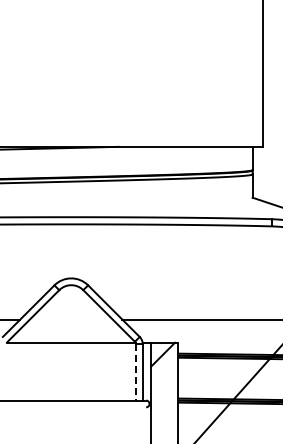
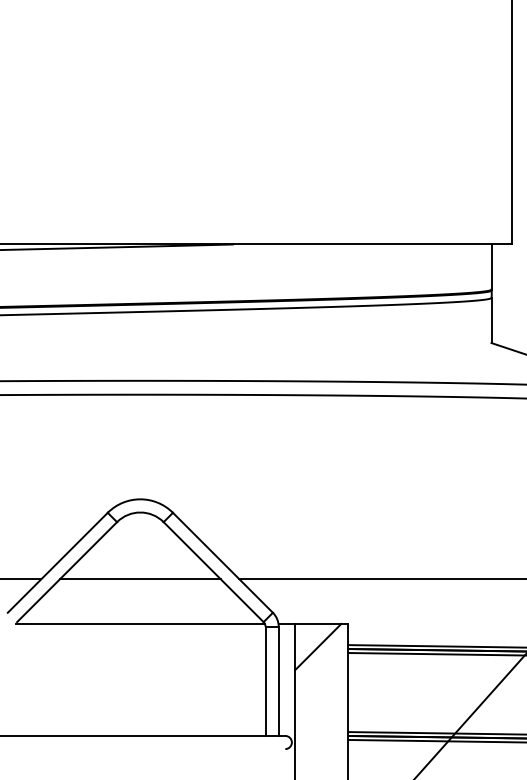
line: (70, 319) -> (138, 578), added
line: (135, 372) -> (264, 681), dashed -> solid

